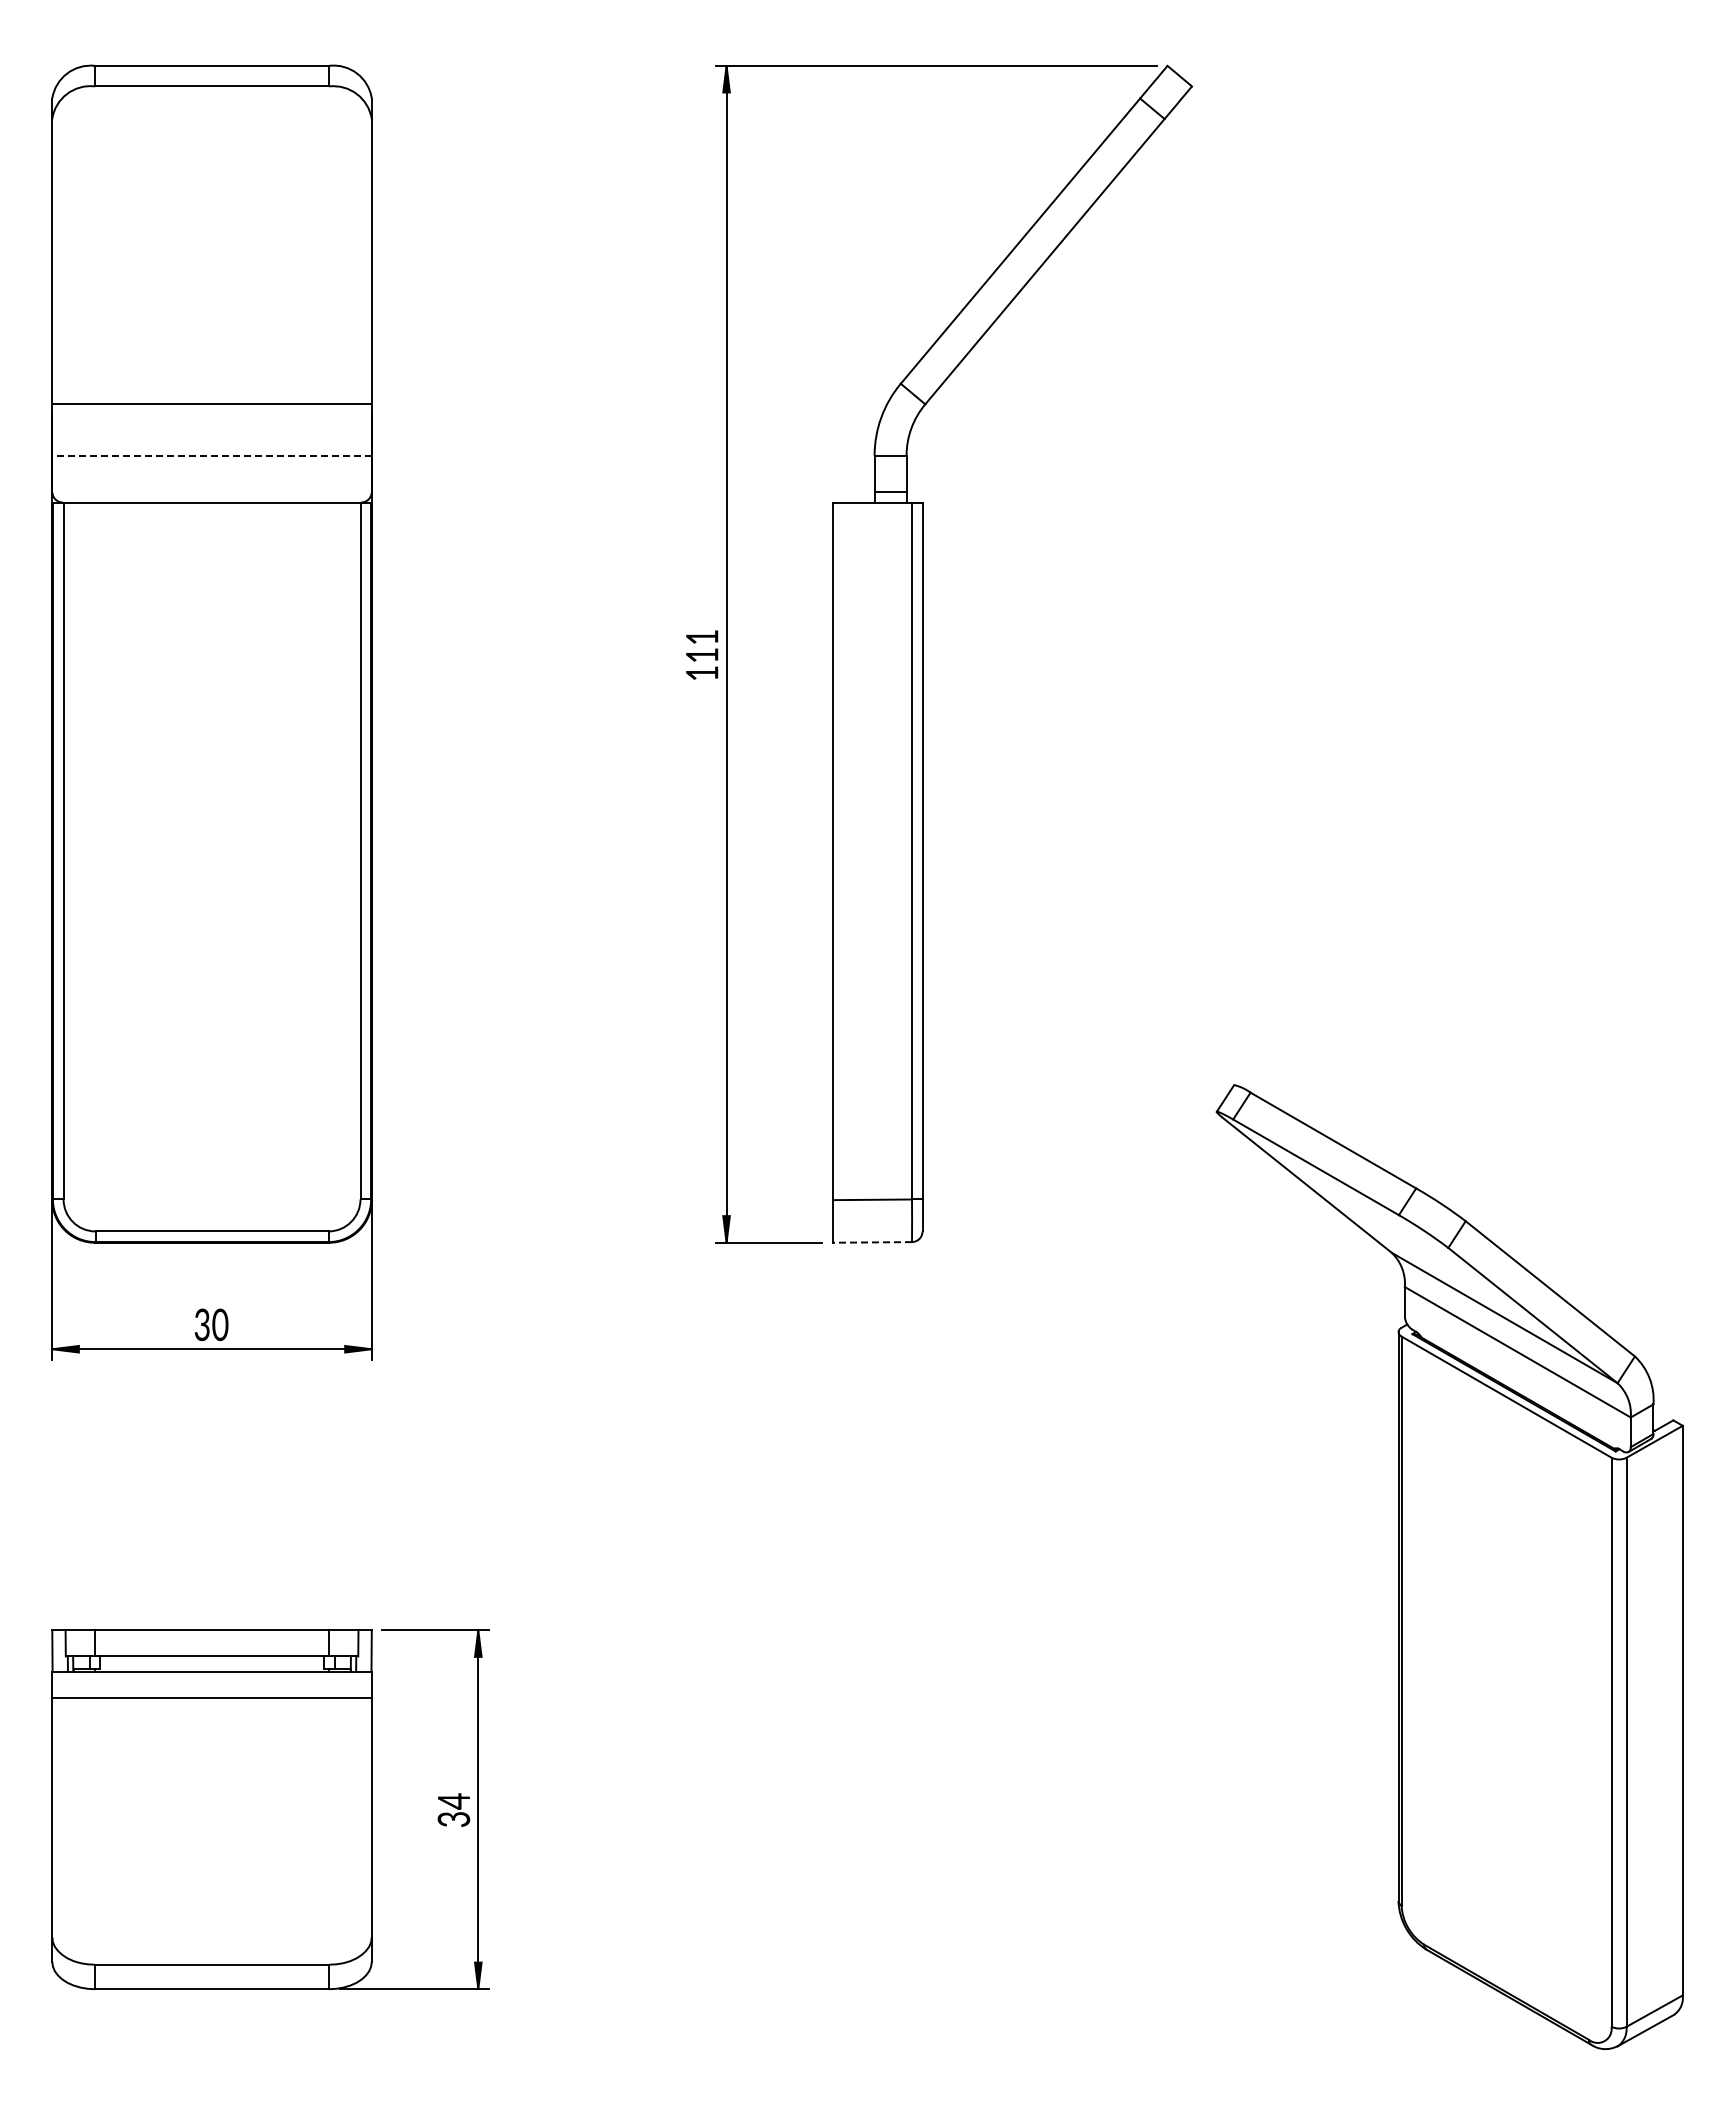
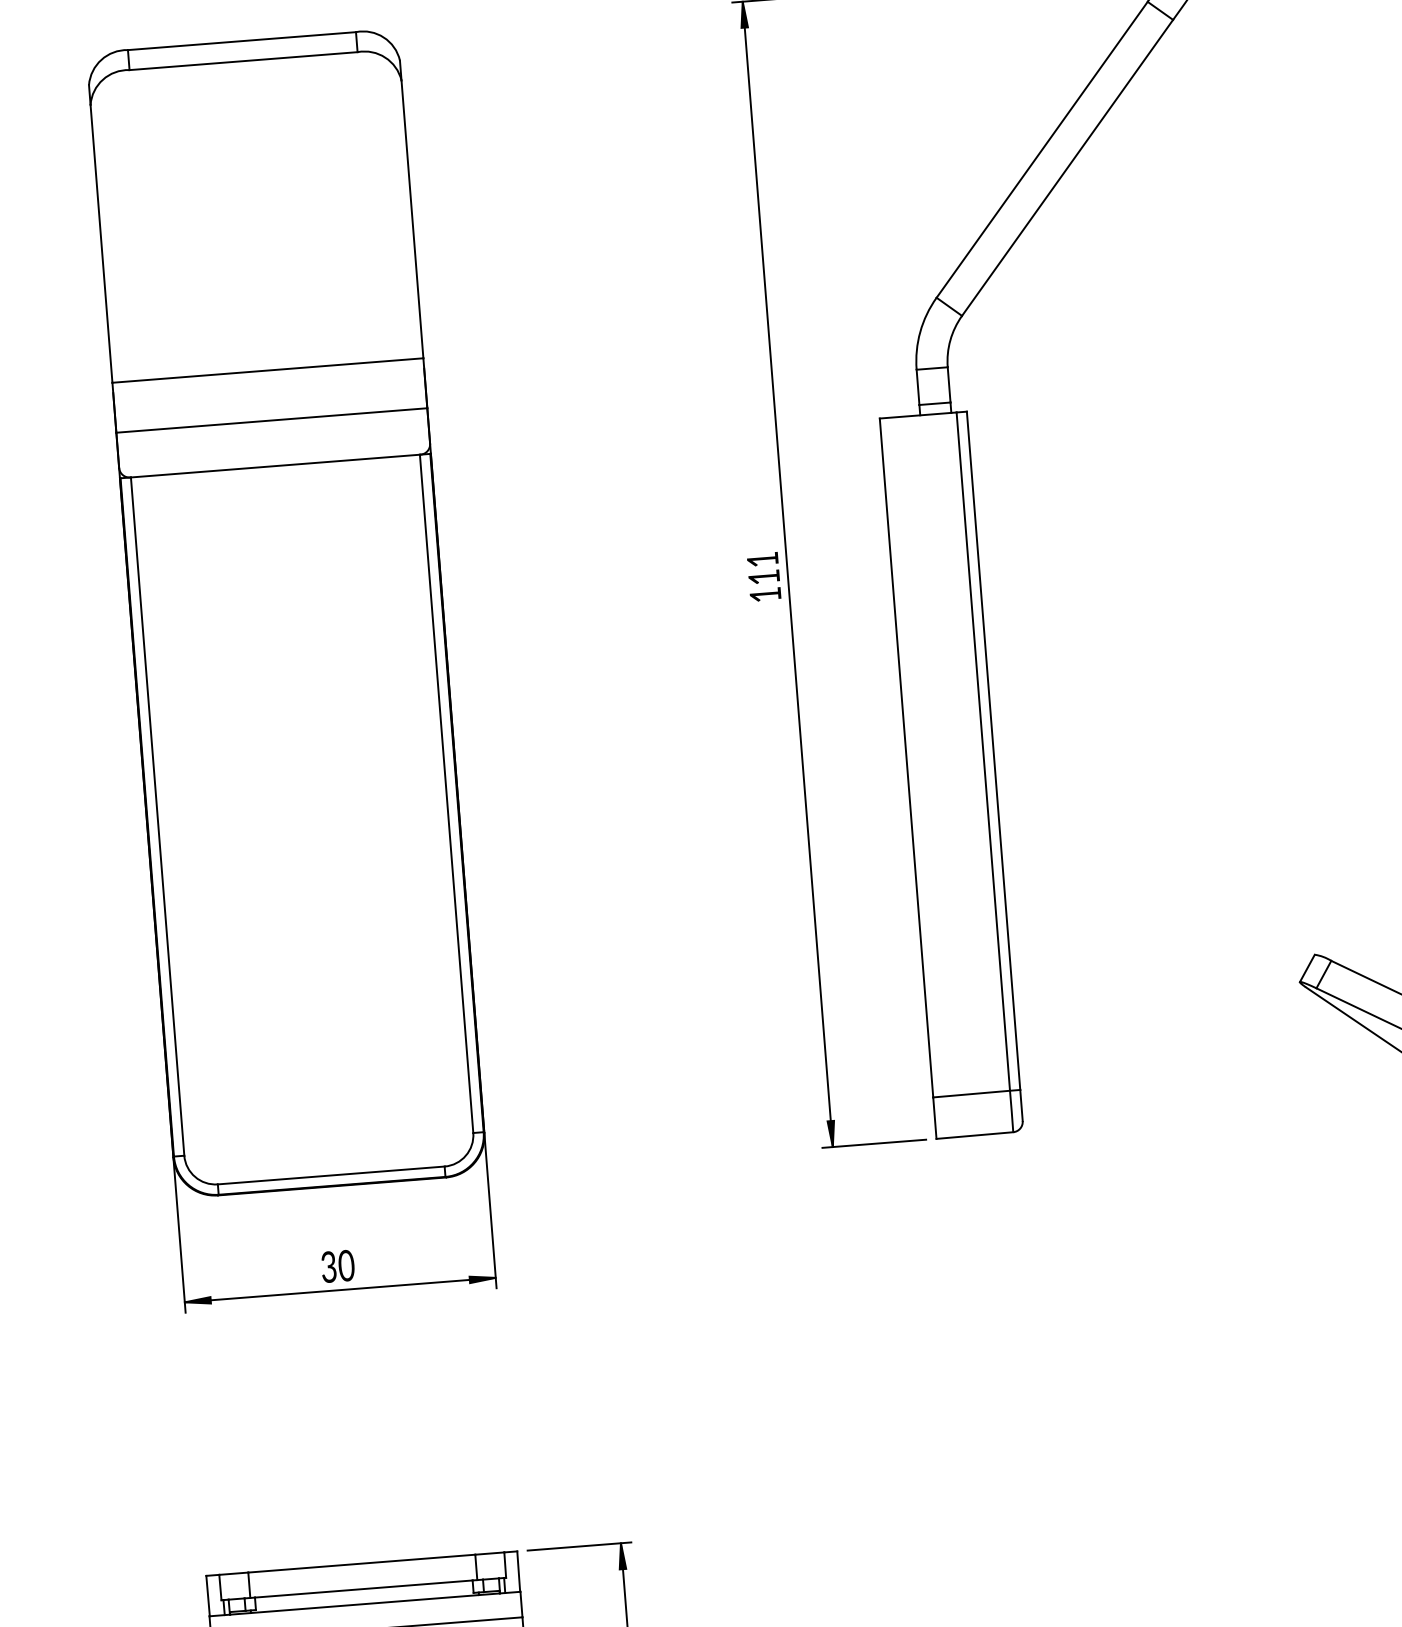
line: (212, 455) -> (272, 420), dashed -> solid
line: (872, 1242) -> (974, 1135), dashed -> solid

